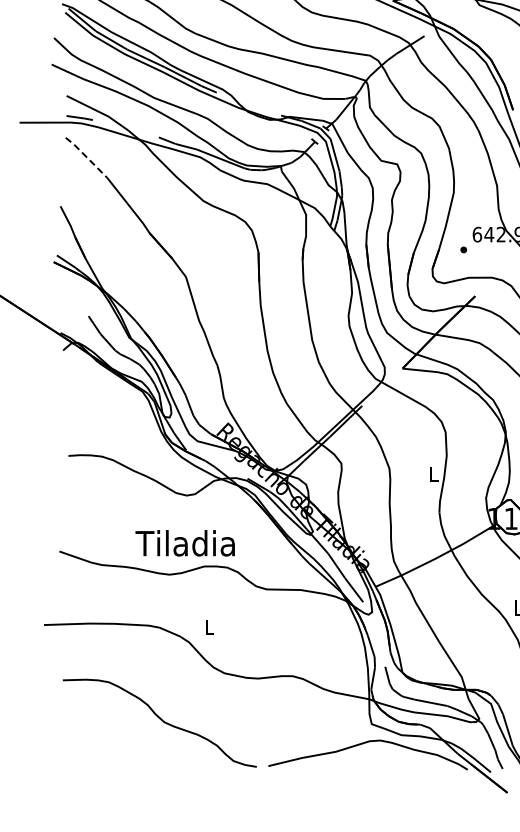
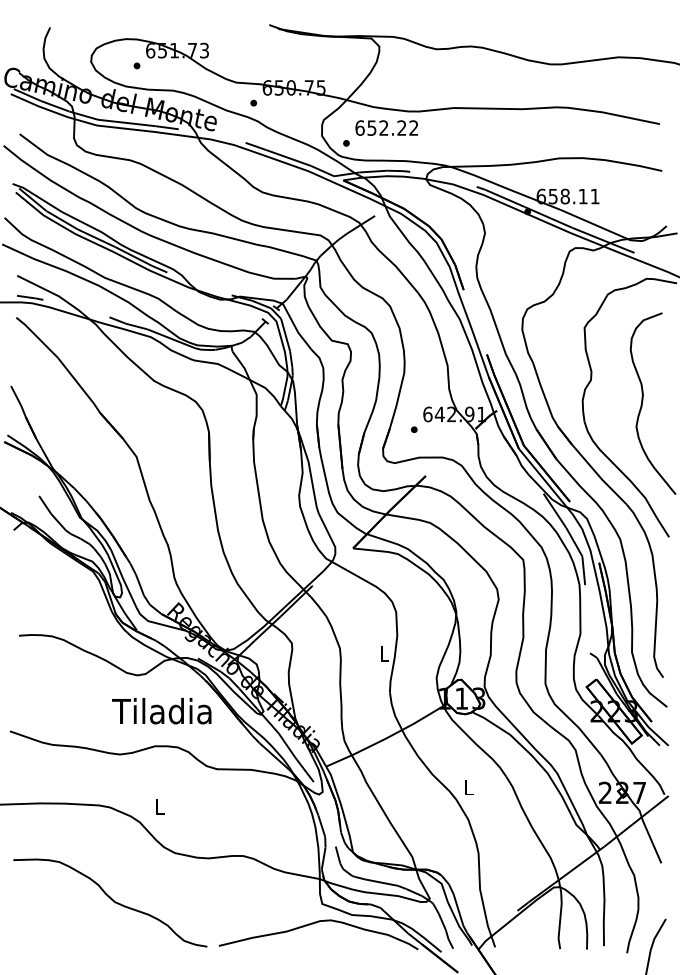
line: (86, 157) -> (37, 337), dashed -> solid
text: (184, 543) -> (161, 711), moved

